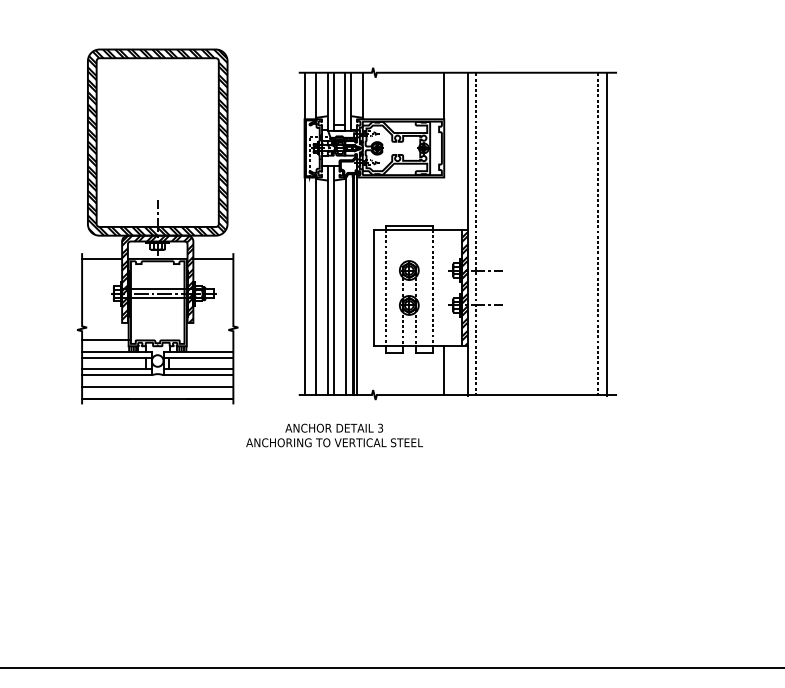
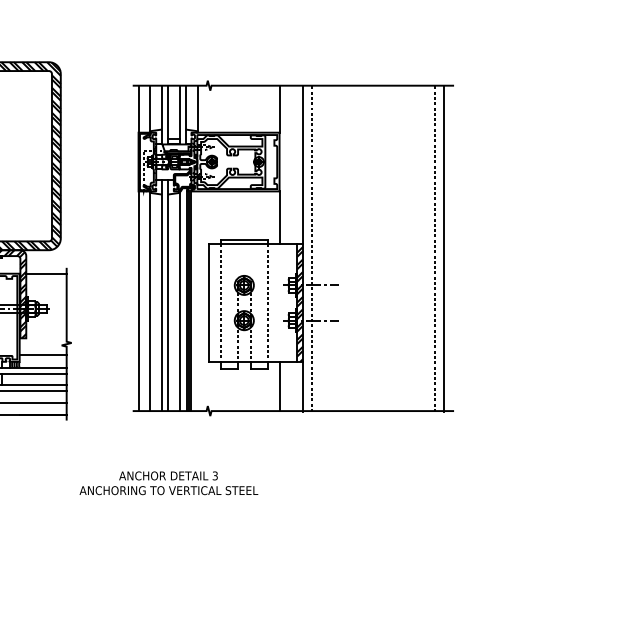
line: (444, 203) -> (279, 217), added
line: (209, 339) -> (42, 355), added
text: (334, 435) -> (168, 483), moved

